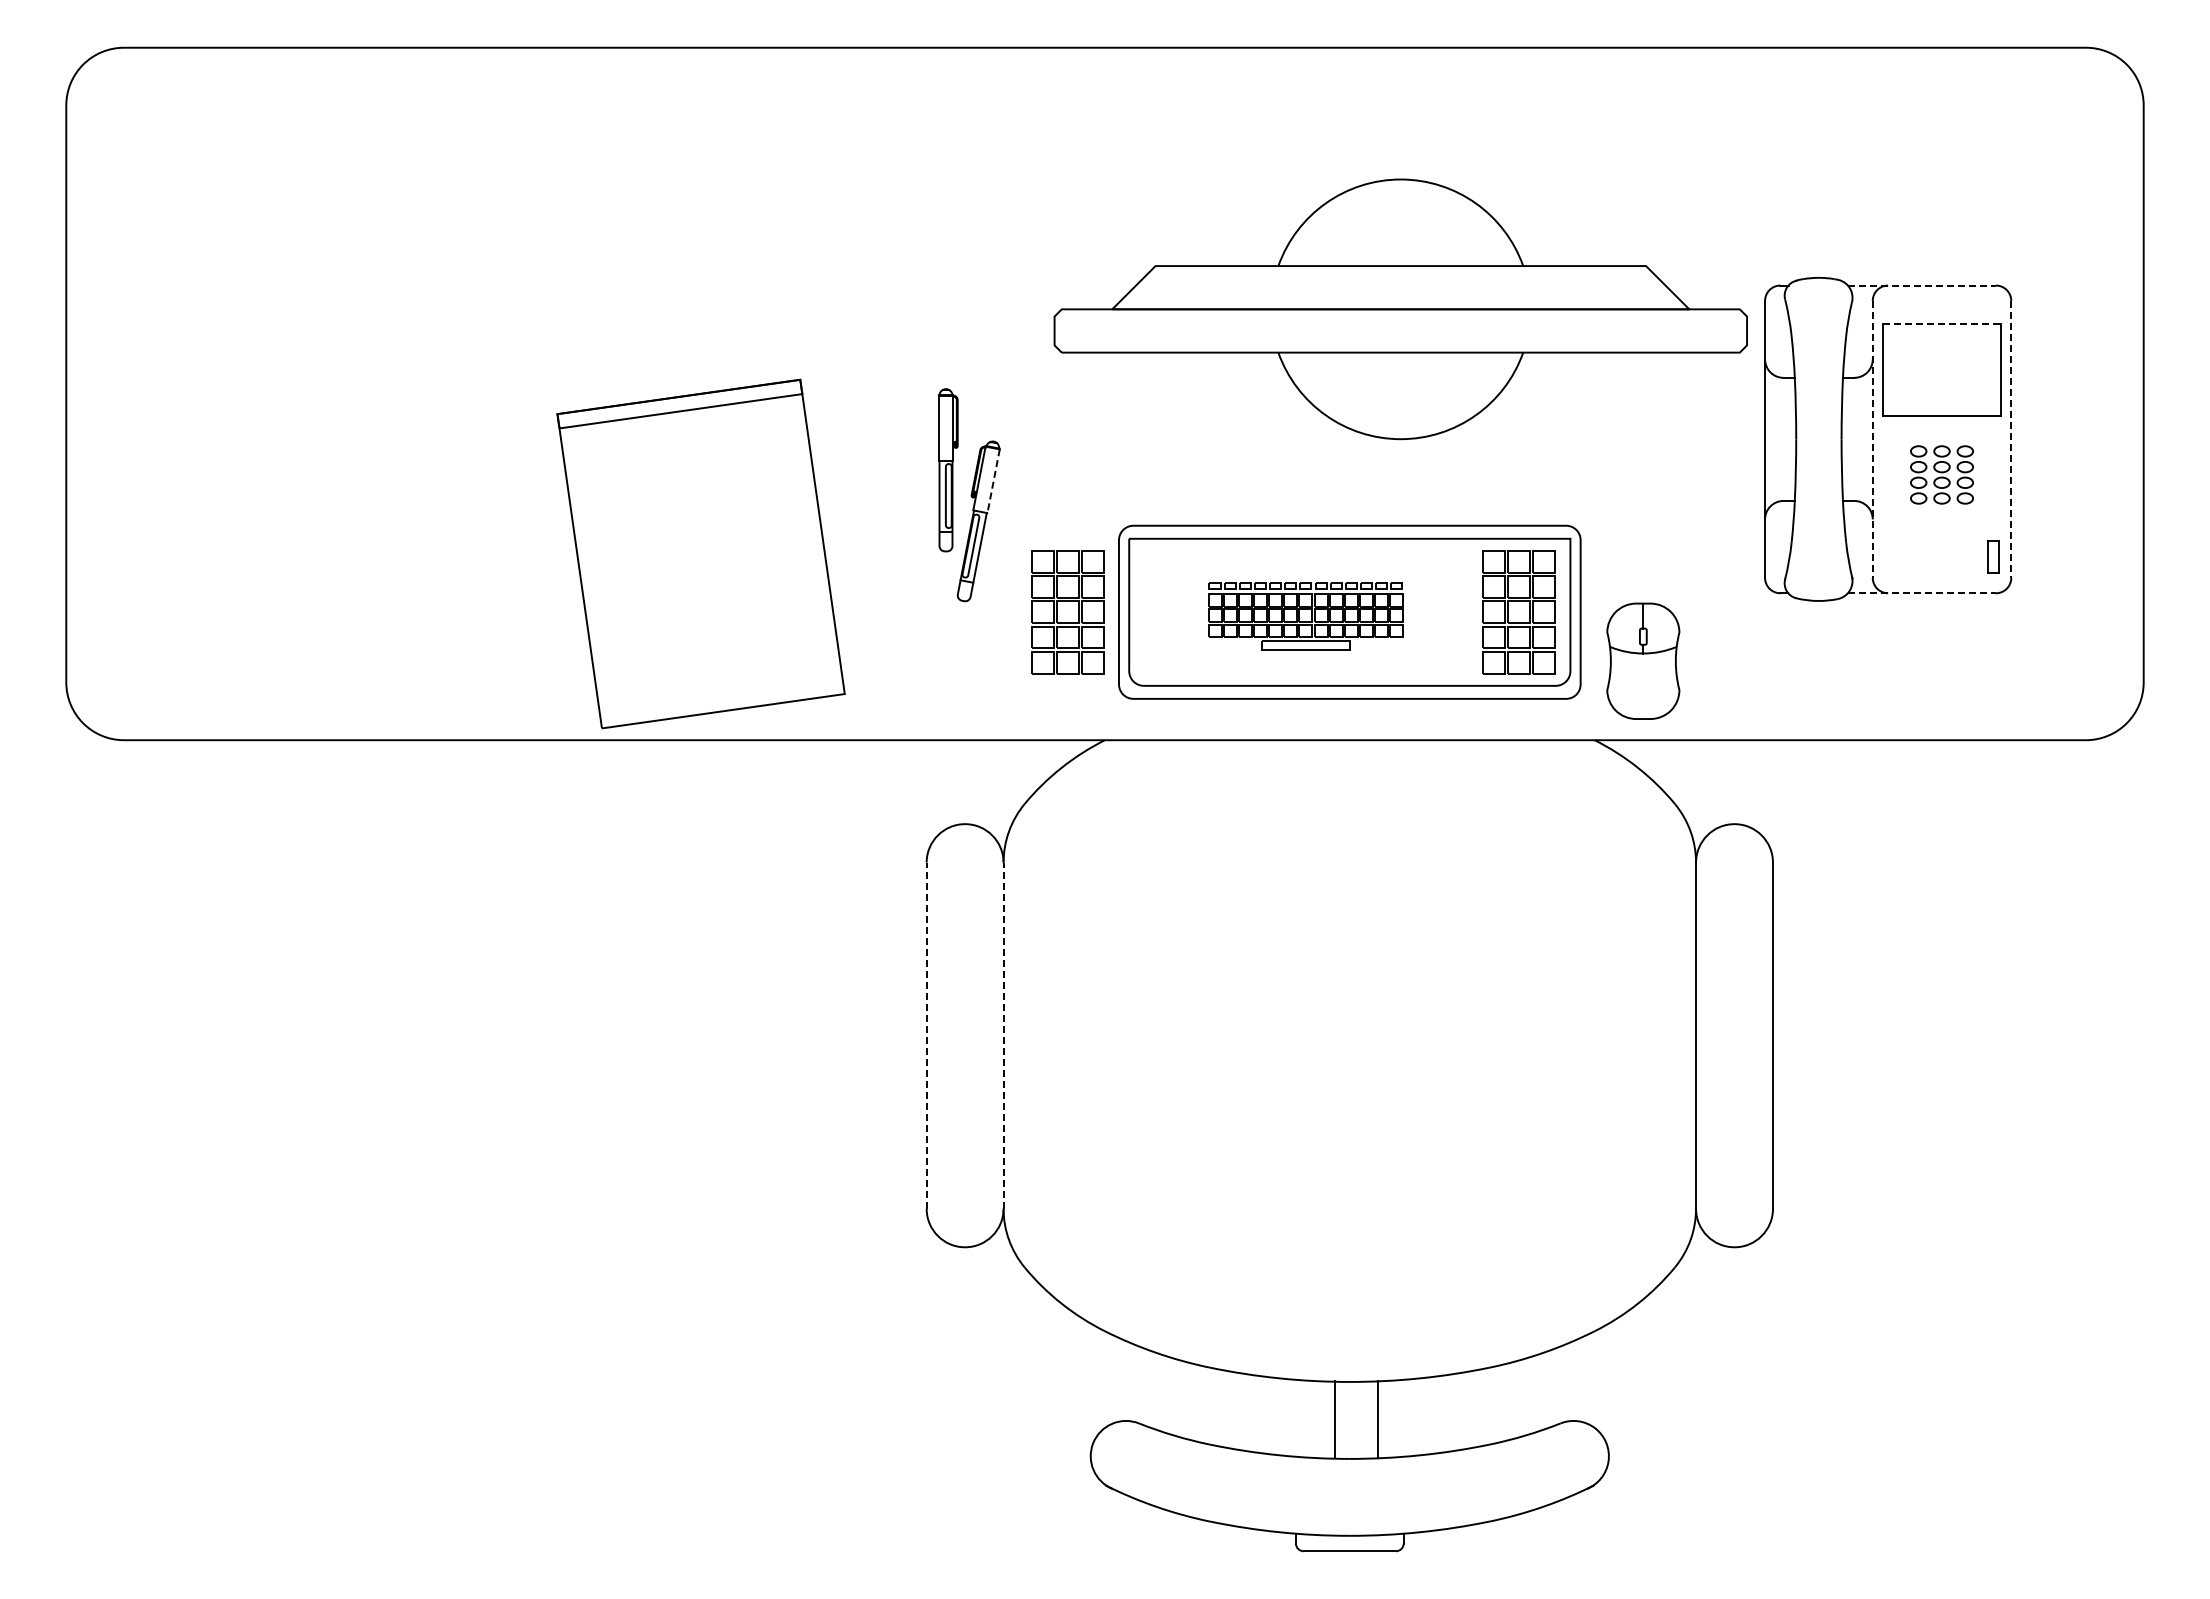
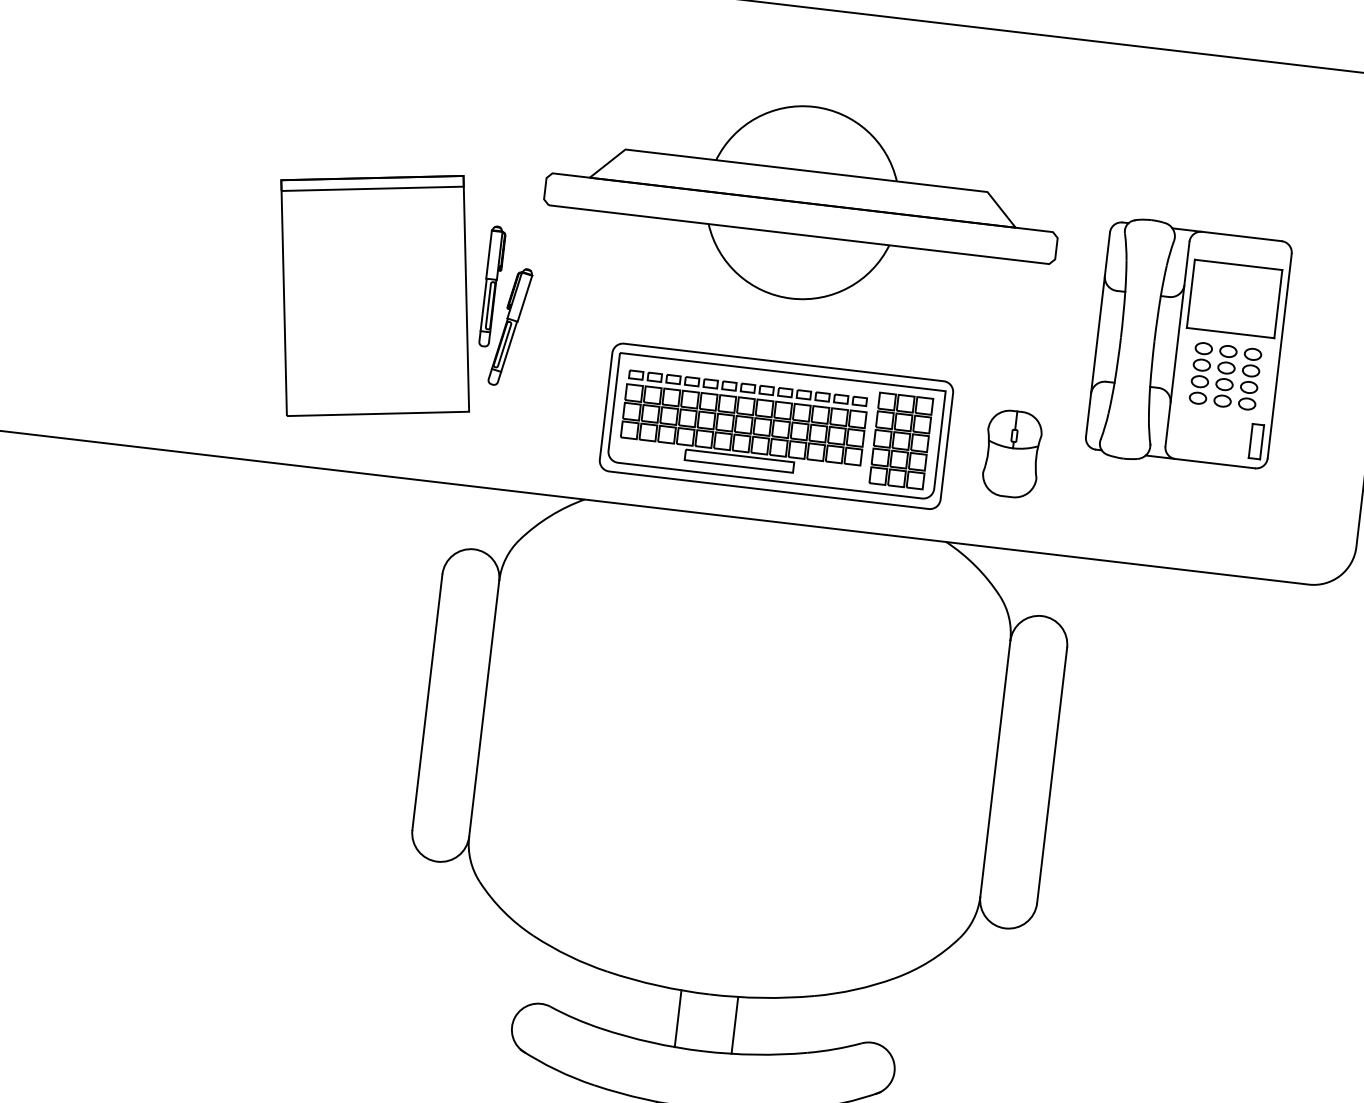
line: (1921, 285) -> (1226, 234), dashed -> solid
part: (1400, 309) -> (802, 202), moved
line: (1942, 324) -> (1238, 265), dashed -> solid
line: (1872, 439) -> (1177, 344), dashed -> solid
line: (2011, 439) -> (1279, 356), dashed -> solid
part: (1941, 474) -> (1225, 375), size x1.43
line: (993, 481) -> (524, 298), dashed -> solid
part: (700, 553) -> (374, 295), moved
part: (1993, 556) -> (1256, 440), size x1.43
line: (1921, 593) -> (1200, 462), dashed -> solid
part: (1067, 612) -> (568, 402), removed
part: (1305, 616) -> (743, 425), size x1.67
part: (1643, 660) -> (1012, 453), moved
line: (926, 1035) -> (427, 702), dashed -> solid
line: (1003, 1035) -> (484, 708), dashed -> solid
line: (1335, 1418) -> (735, 1024), moved
line: (1378, 1418) -> (678, 1018), moved

